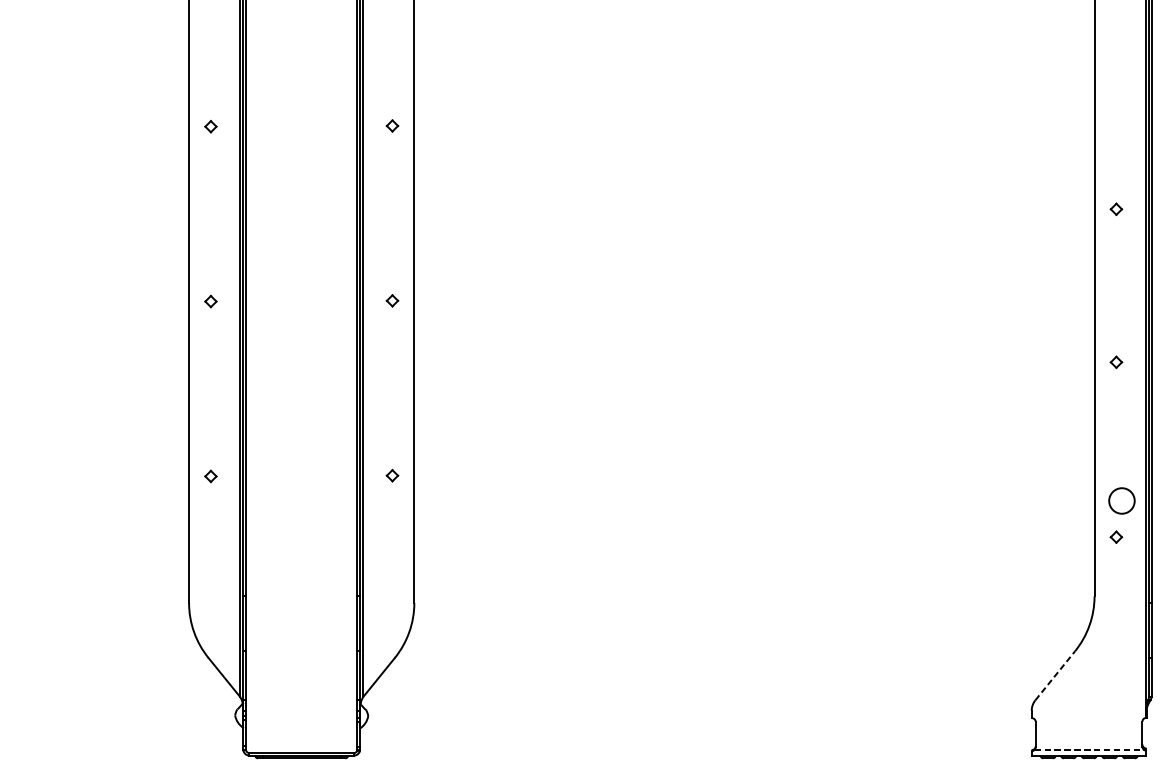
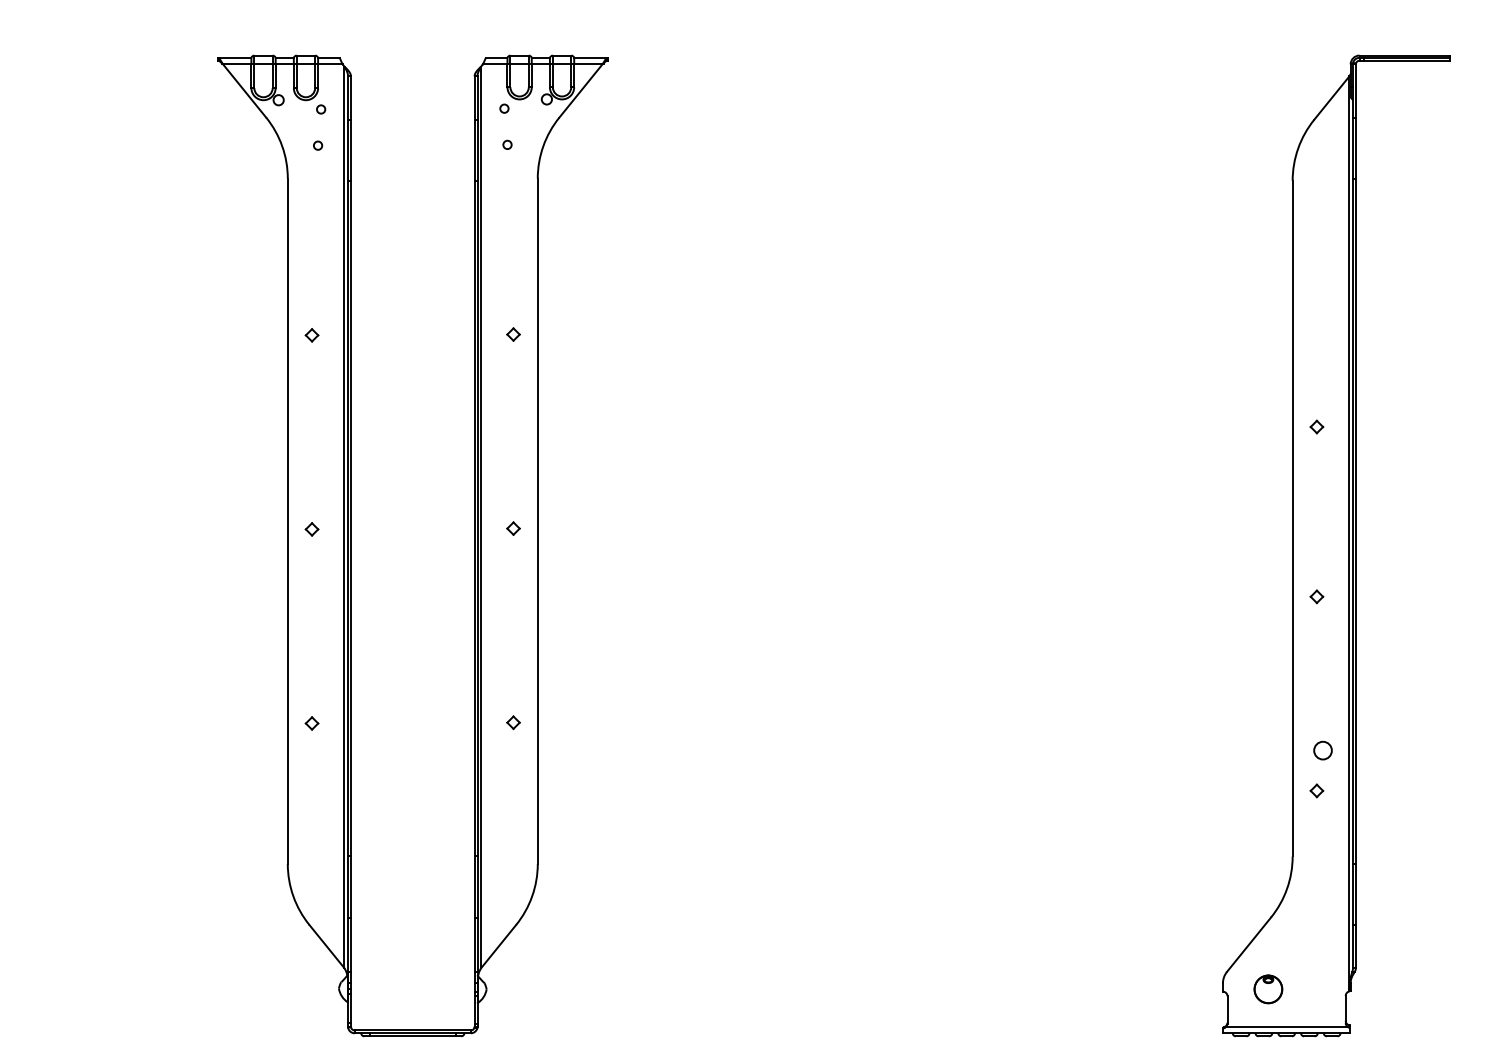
circle: (1121, 500) -> (1322, 750), size x0.62
line: (1055, 675) -> (1249, 944), dashed -> solid
part: (1072, 716) -> (1268, 989), added
line: (1089, 749) -> (1286, 1026), dashed -> solid

